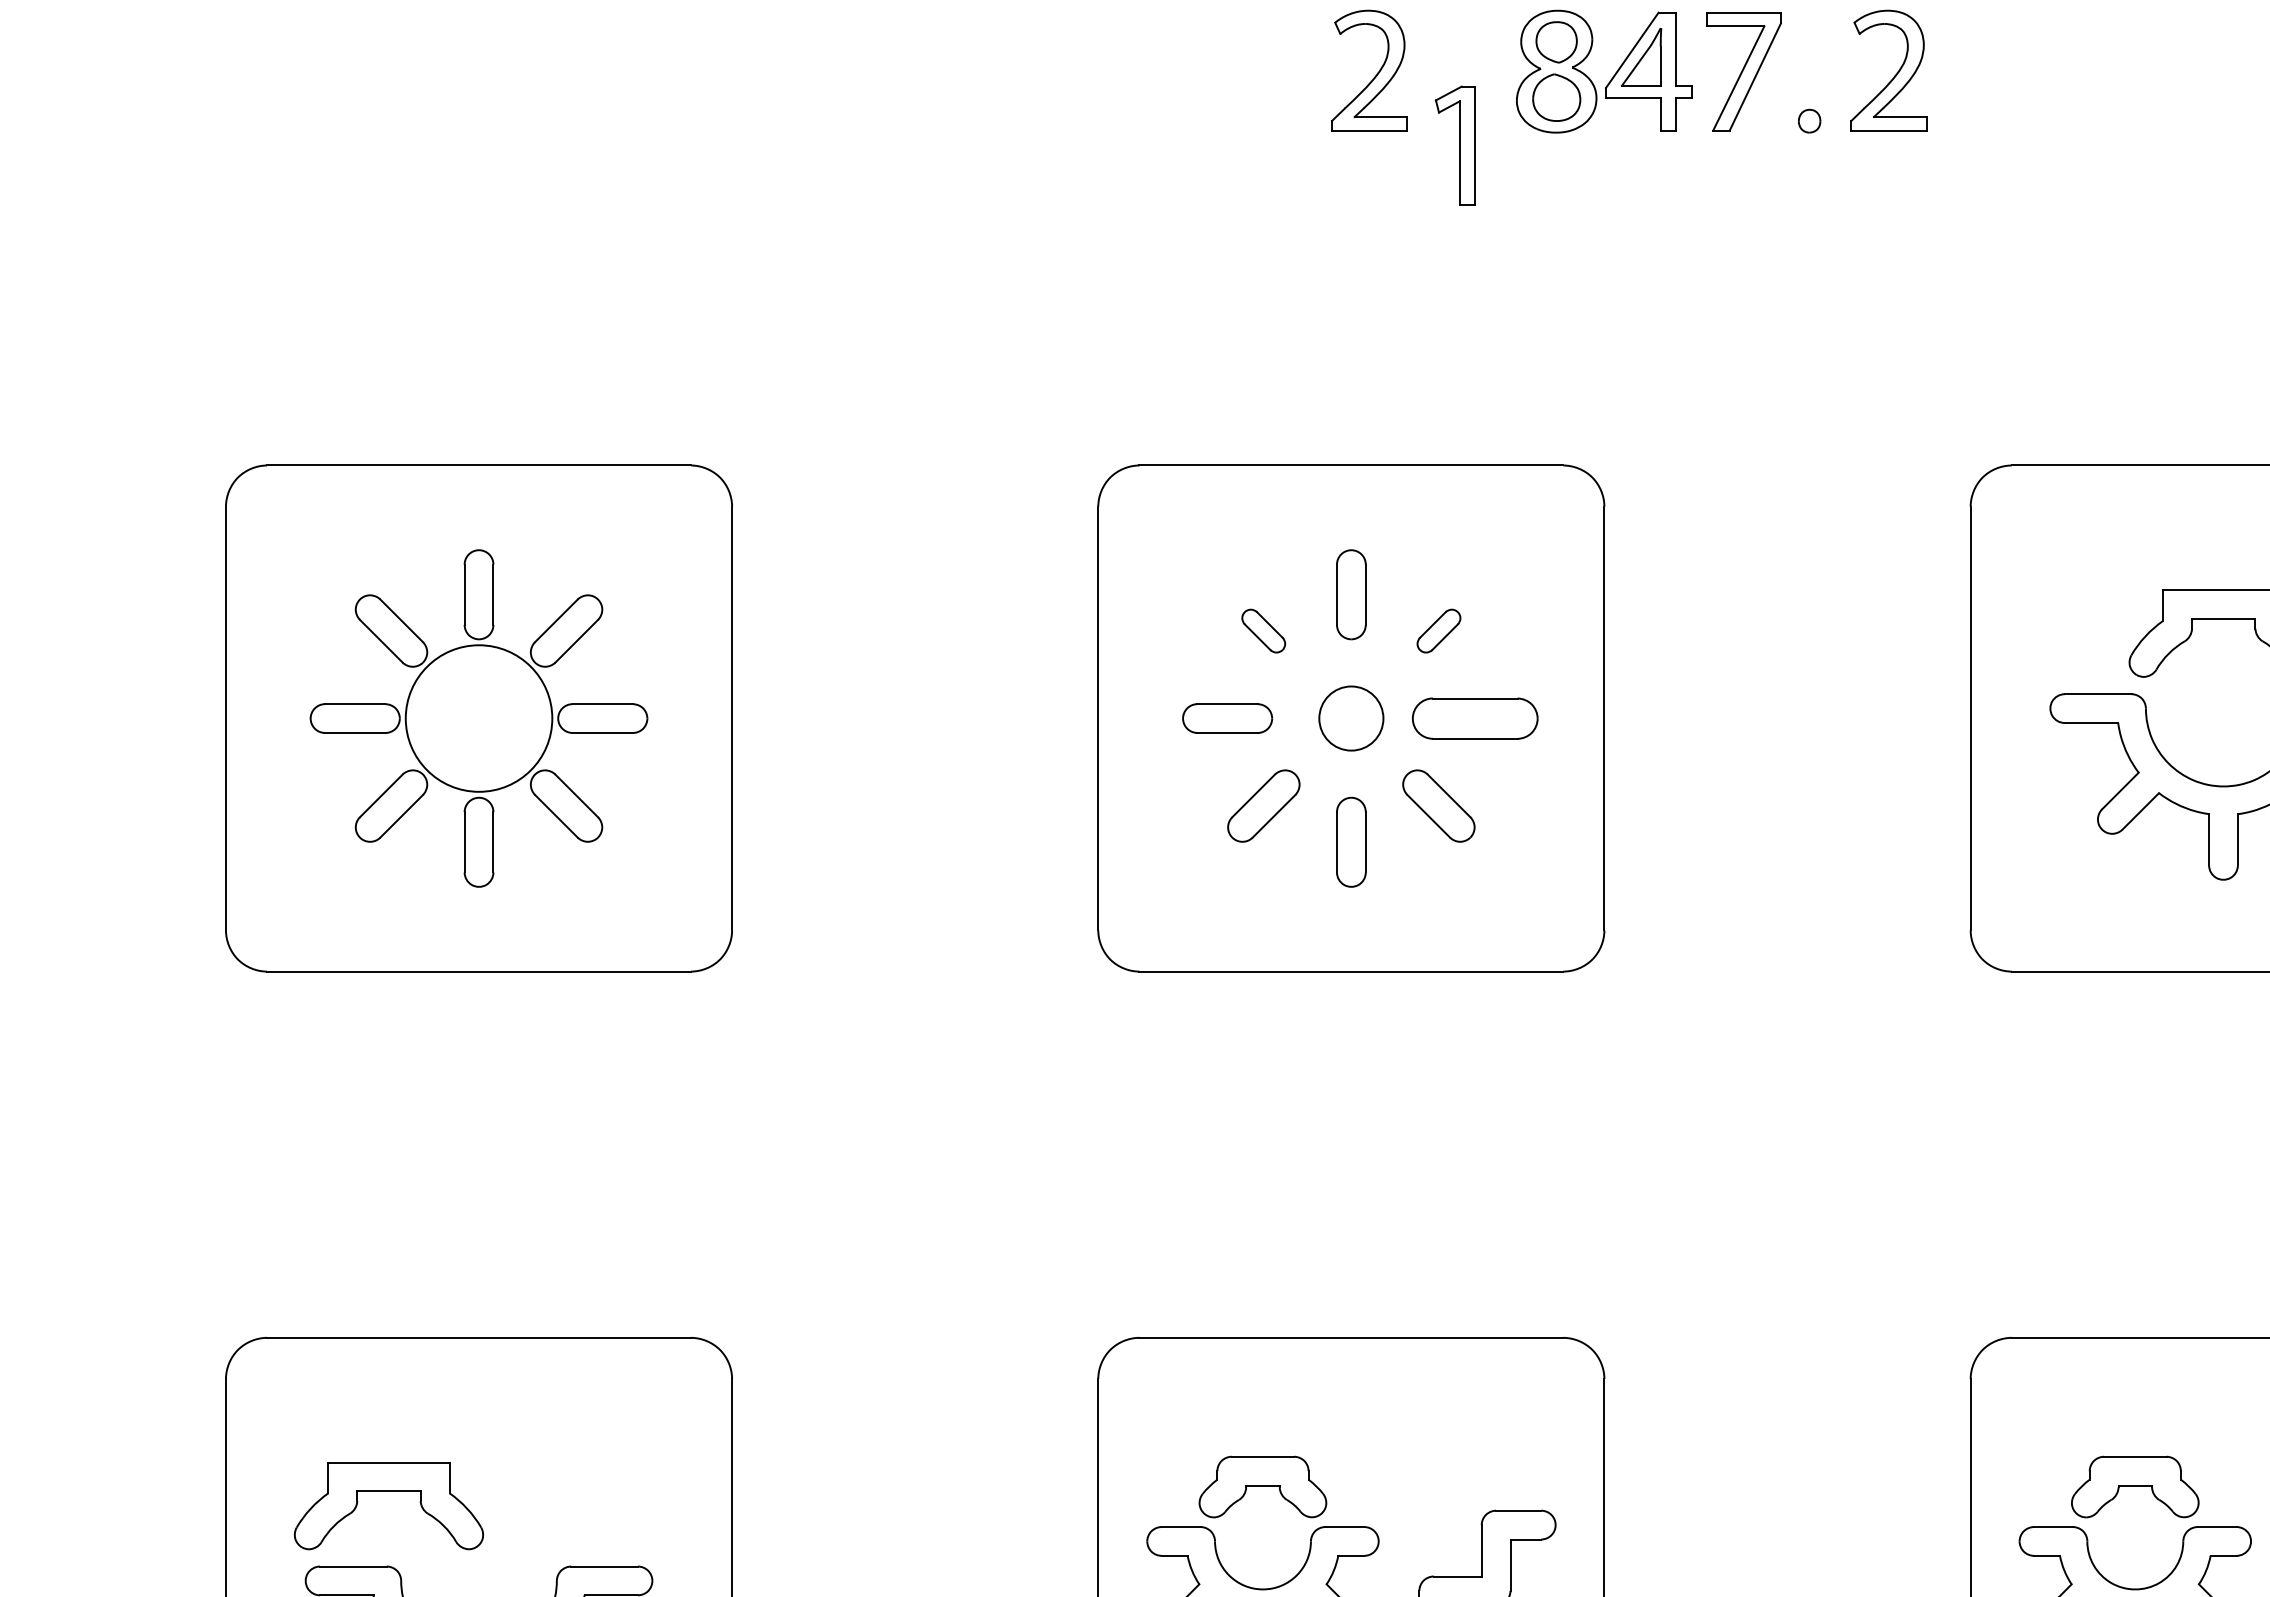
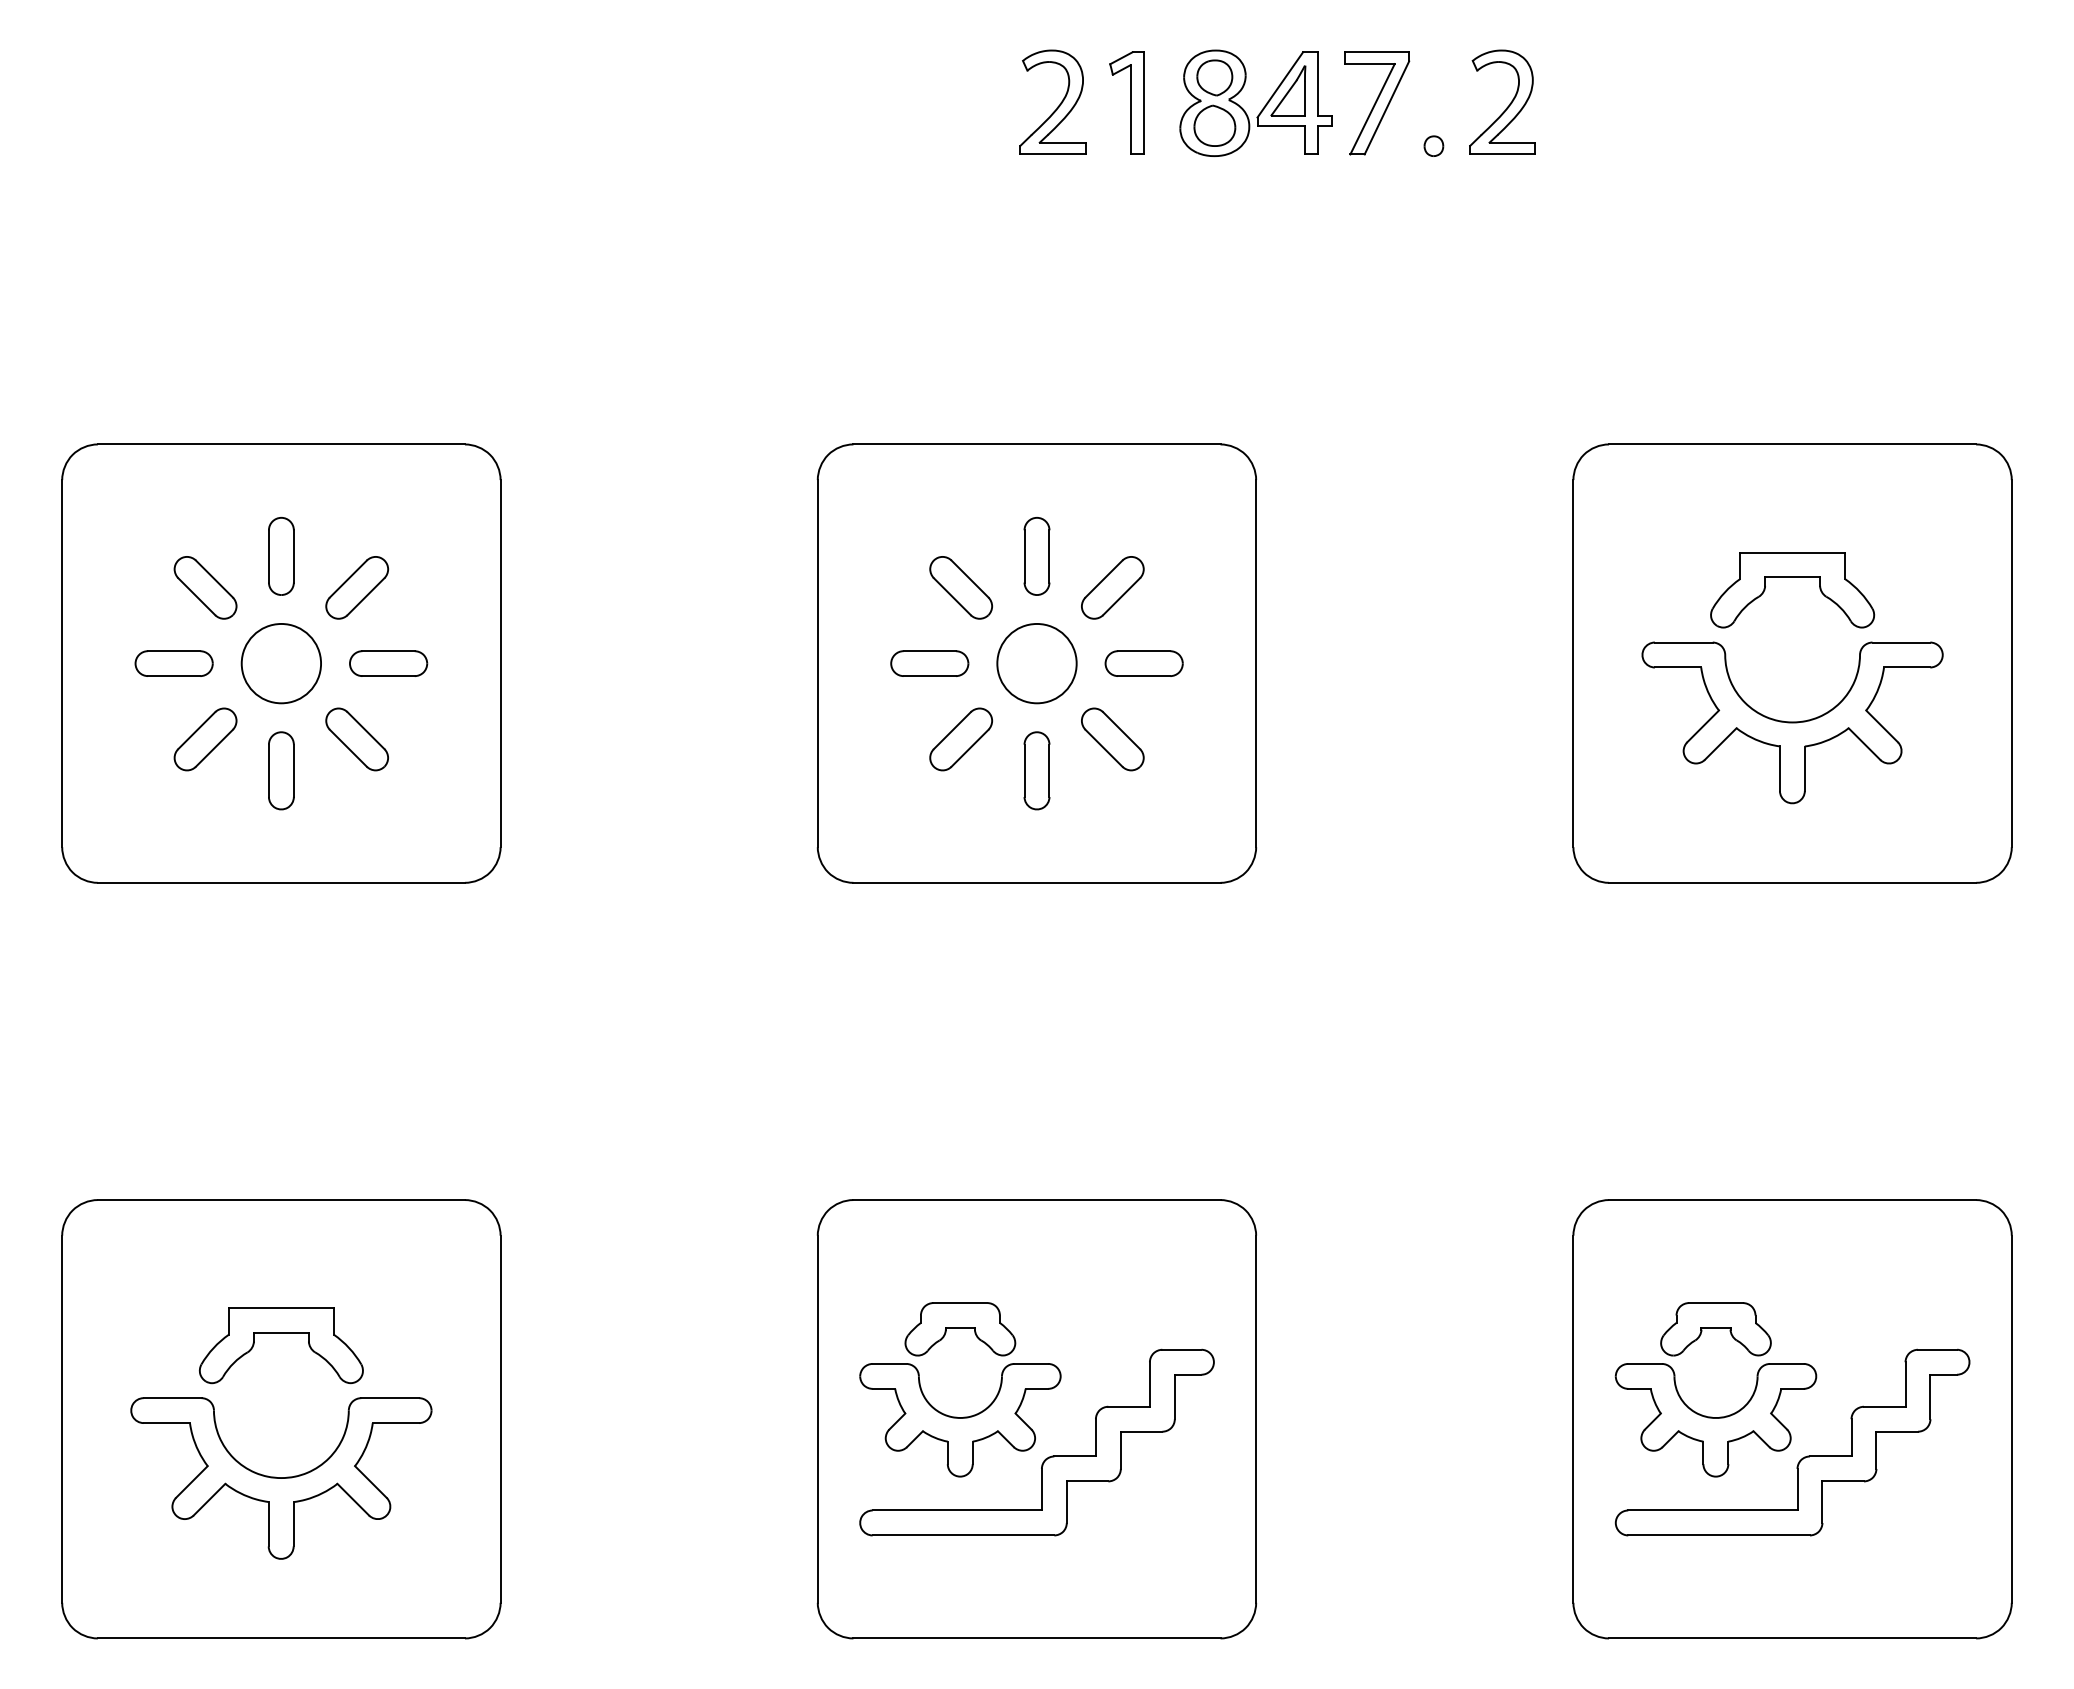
part: (1454, 144) -> (1126, 102), moved
part: (1263, 630) -> (960, 587), size x1.67
part: (1438, 630) -> (1112, 587), size x1.67
circle: (479, 718) -> (281, 663), size x0.62
circle: (1350, 718) -> (1036, 663), size x1.43
part: (1474, 718) -> (1143, 663), size x0.71
part: (387, 1491) -> (280, 1333), moved

